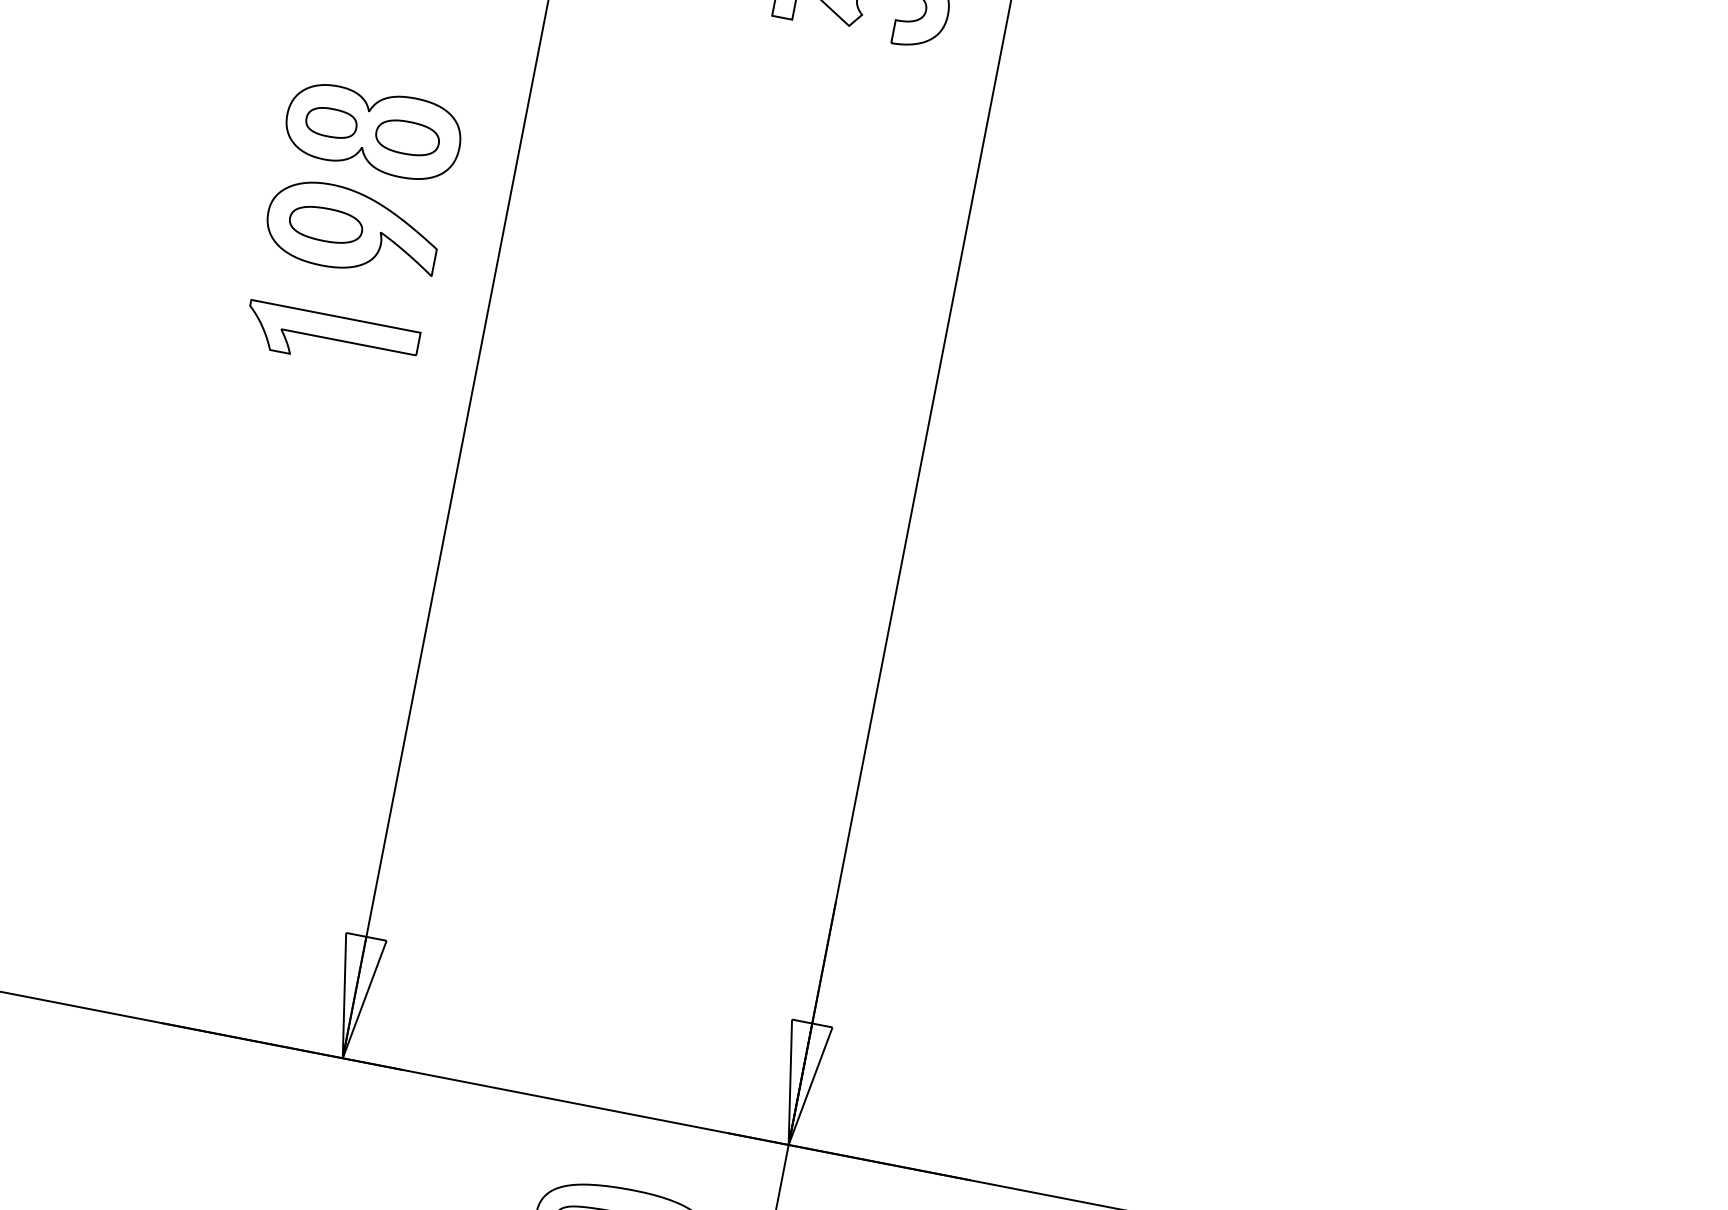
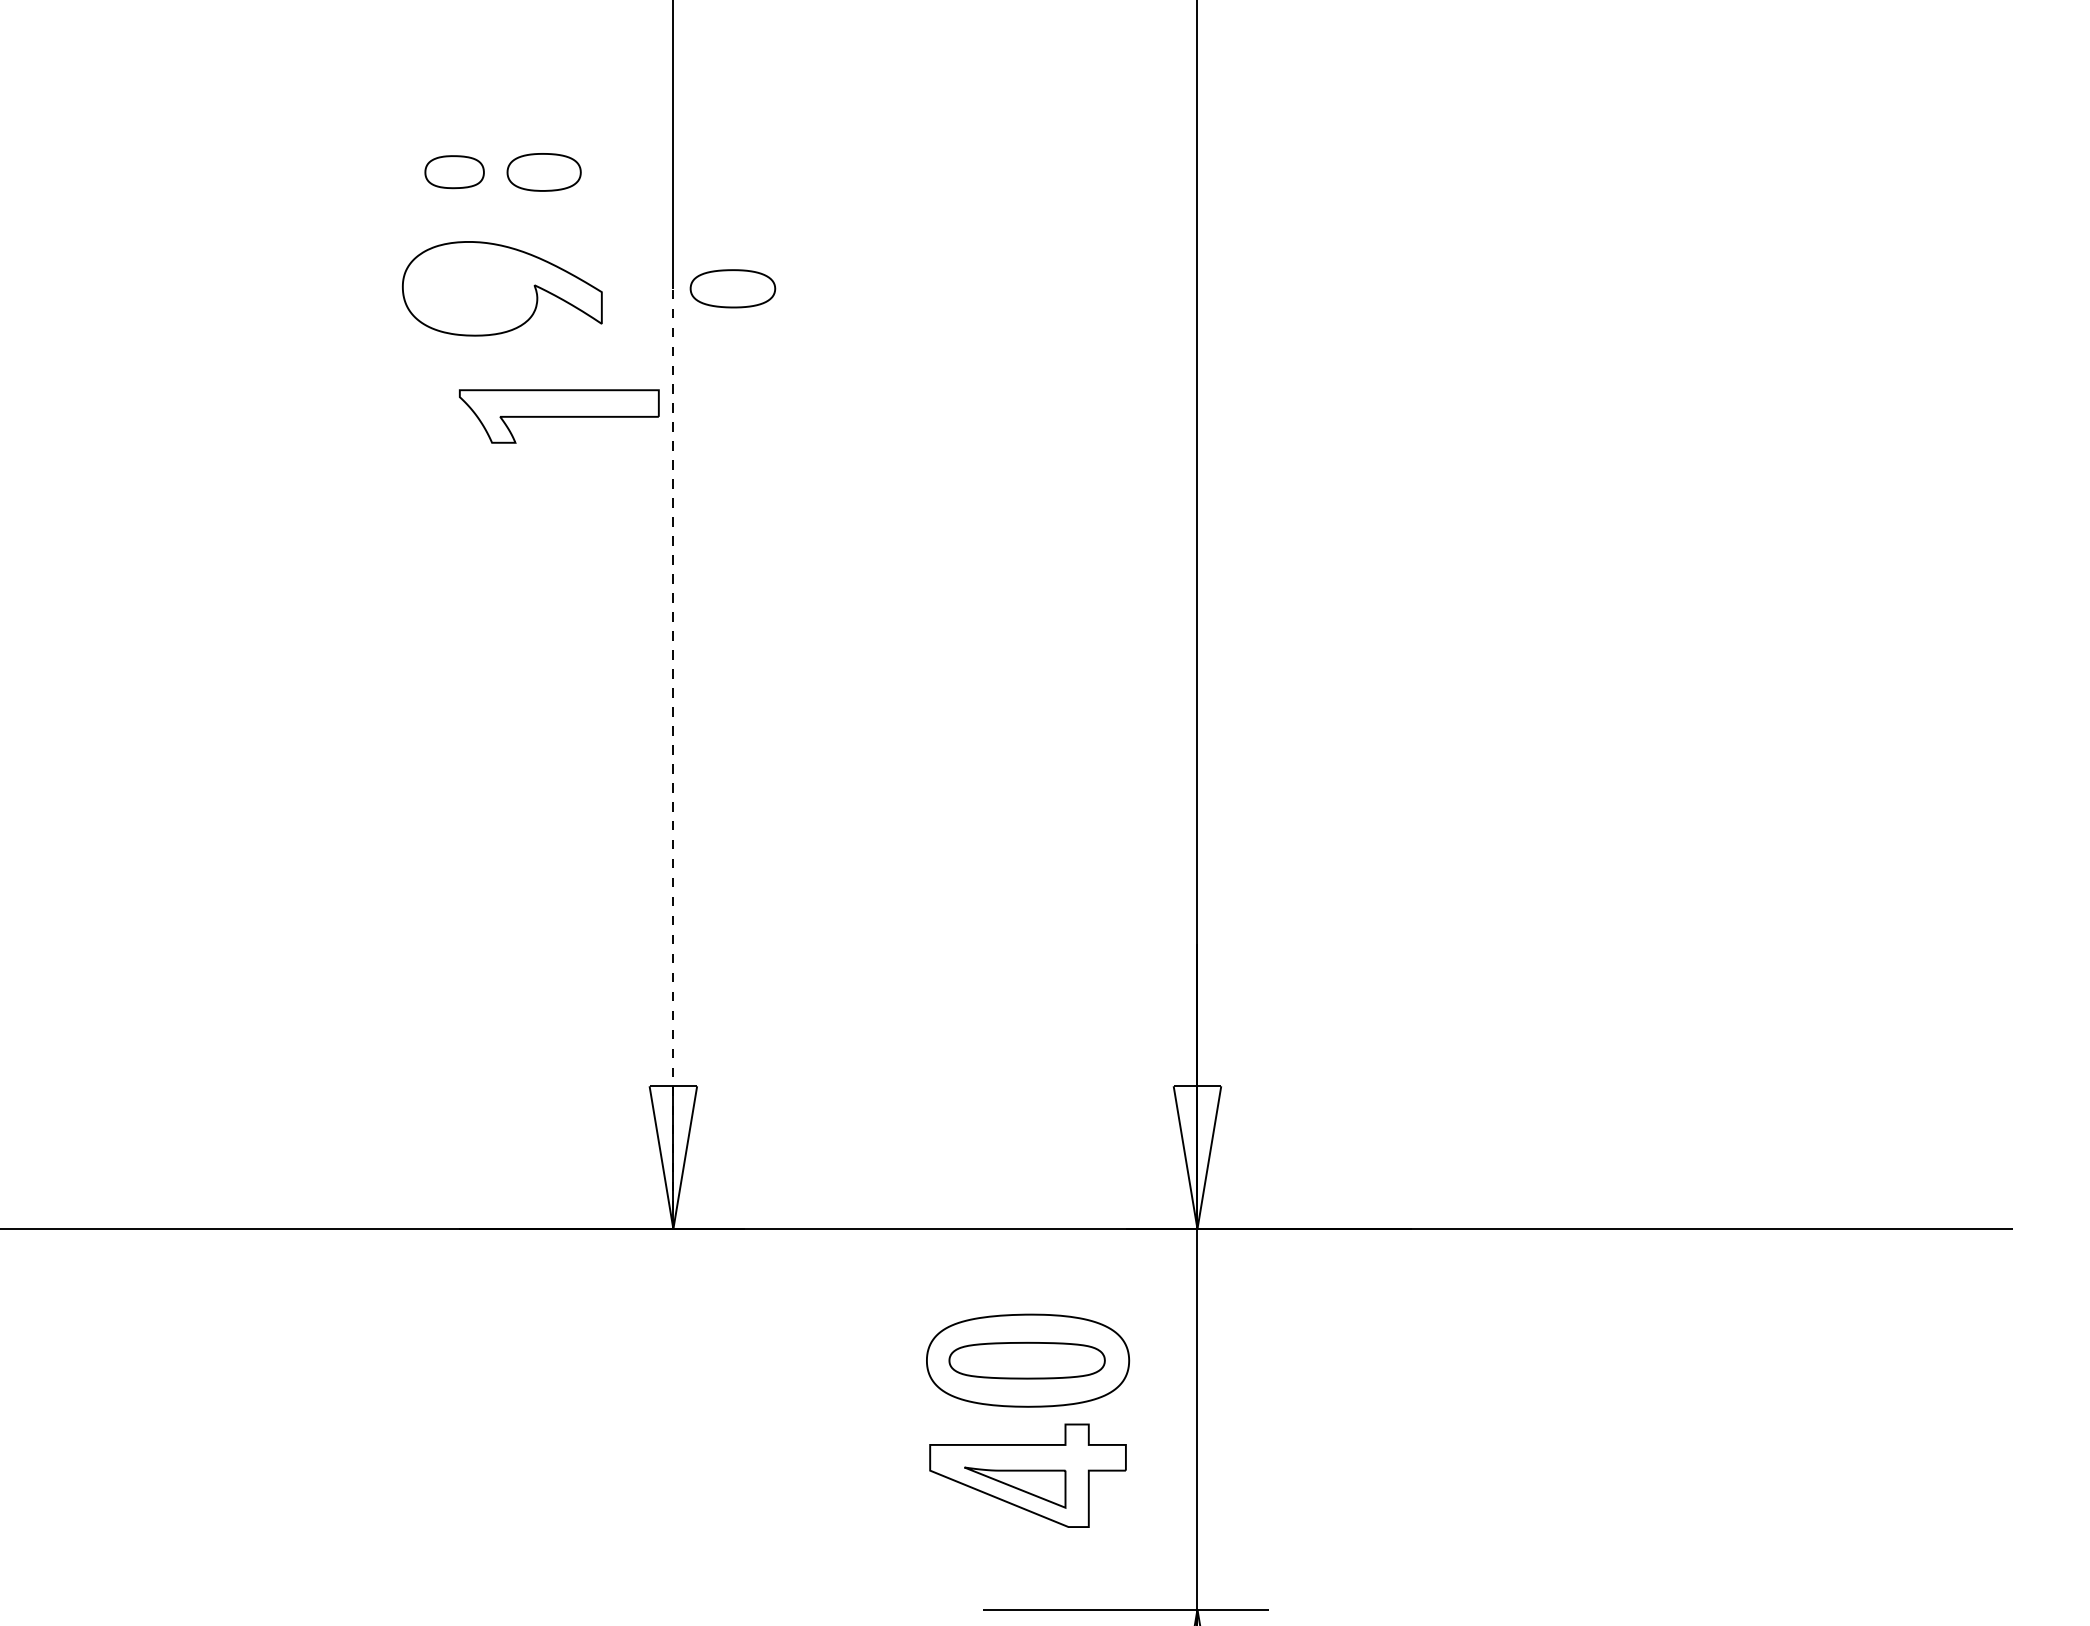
part: (372, 131) -> (503, 172), removed
part: (325, 224) -> (732, 288), moved
part: (331, 338) -> (559, 416), moved
line: (420, 658) -> (673, 759), solid -> dashed

